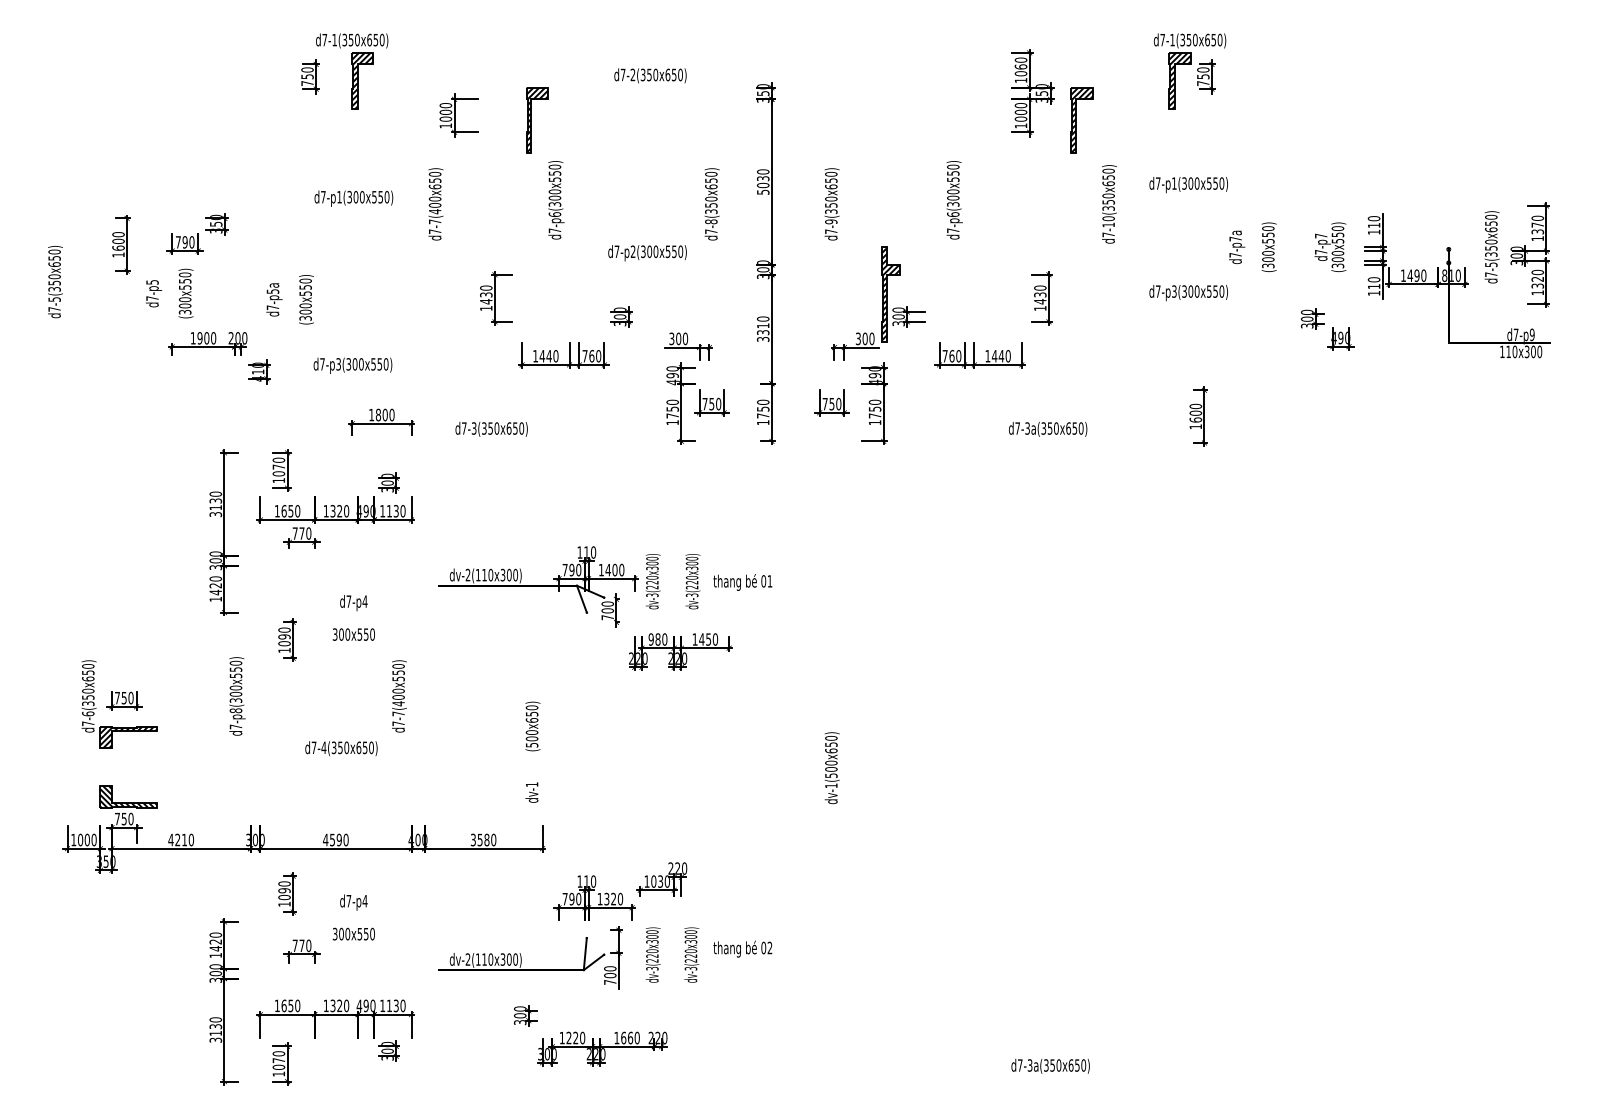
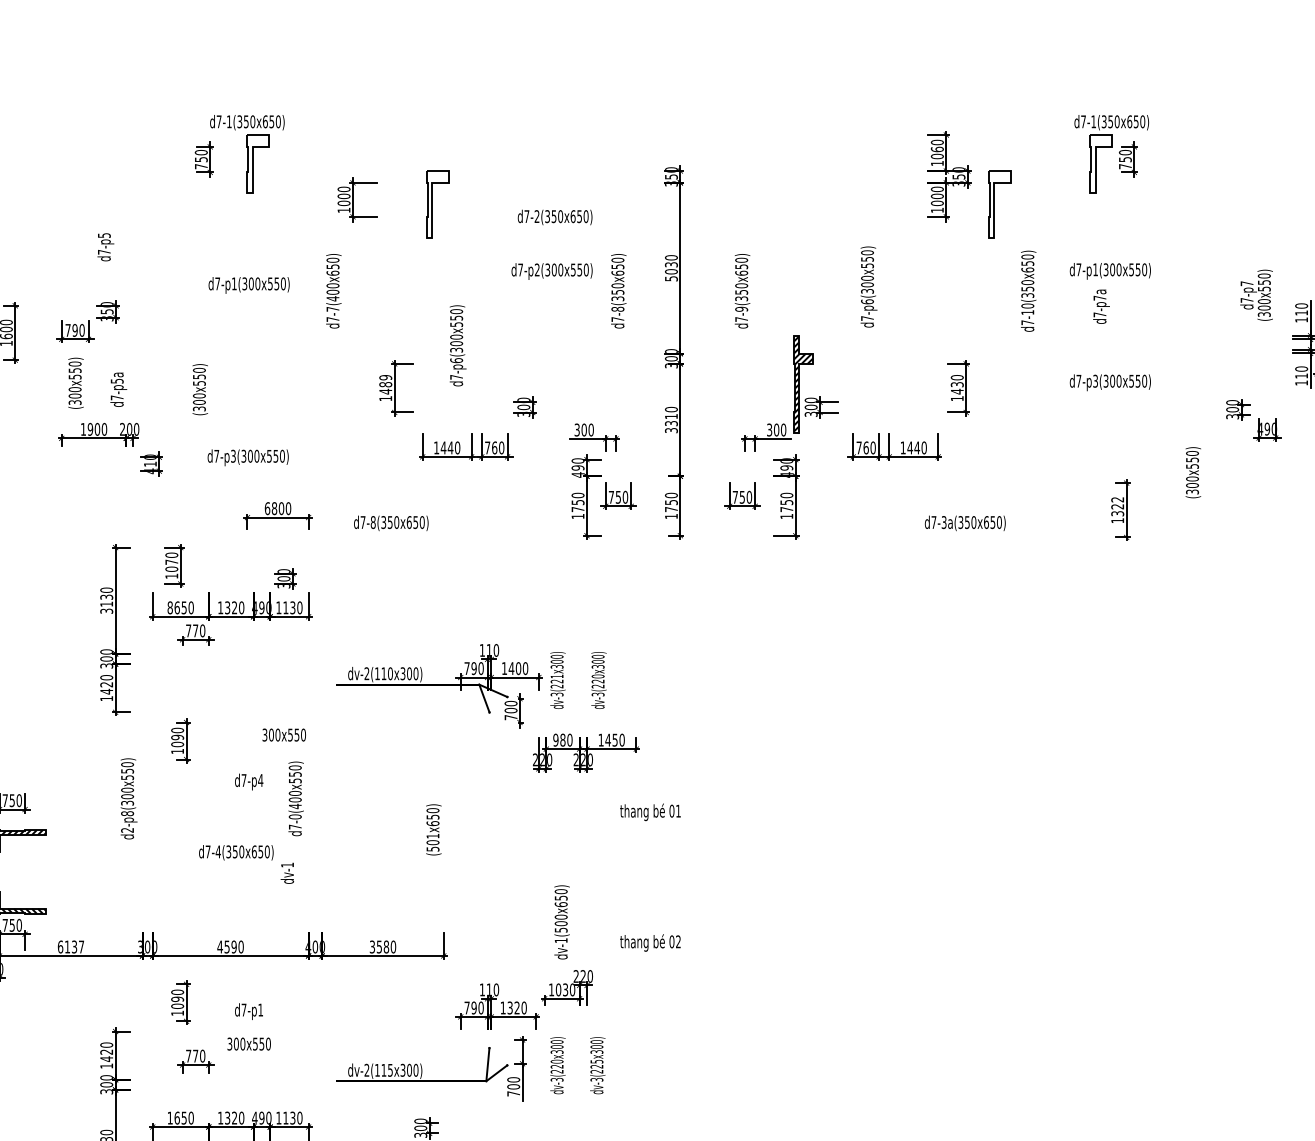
text: (650, 75) -> (555, 217), moved
hatch: (362, 80) -> (258, 163), removed
hatch: (1179, 80) -> (1100, 163), removed
hatch: (536, 119) -> (437, 203), removed
hatch: (1081, 119) -> (999, 203), removed
text: (556, 200) -> (458, 346), moved
text: (1268, 246) -> (1192, 471), moved
text: (1330, 246) -> (1256, 294), moved
text: (1237, 247) -> (1101, 306), moved
text: (647, 253) -> (552, 271), moved
text: (486, 291) -> (385, 381), 1430 -> 1489
text: (154, 293) -> (106, 247), moved
text: (274, 299) -> (118, 389), moved
text: (1195, 412) -> (1117, 505), 1600 -> 1322
text: (371, 414) -> (267, 508), 1800 -> 6800
text: (473, 428) -> (372, 522), d7-3(350x650) -> d7-8(350x650)
text: (276, 511) -> (169, 608), 1650 -> 8650
text: (652, 577) -> (557, 676), dv-3(220x300) -> dv-3(221x300)
text: (742, 582) -> (650, 812), moved
text: (353, 603) -> (248, 782), moved
text: (353, 634) -> (283, 734), moved
text: (398, 713) -> (295, 816), d7-7(400x550) -> d7-0(400x550)
text: (235, 726) -> (127, 829), d7-p8(300x550) -> d2-p8(300x550)
text: (531, 732) -> (432, 836), (500x650) -> (501x650)
text: (831, 768) -> (561, 922), moved
text: (531, 792) -> (286, 873), moved
text: (180, 839) -> (70, 946), 4210 -> 6137
text: (364, 901) -> (260, 1010), d7-p4 -> d7-p1
text: (742, 948) -> (650, 942), moved
text: (690, 951) -> (596, 1062), dv-3(220x300) -> dv-3(225x300)
text: (490, 959) -> (390, 1070), dv-2(110x300) -> dv-2(115x300)

